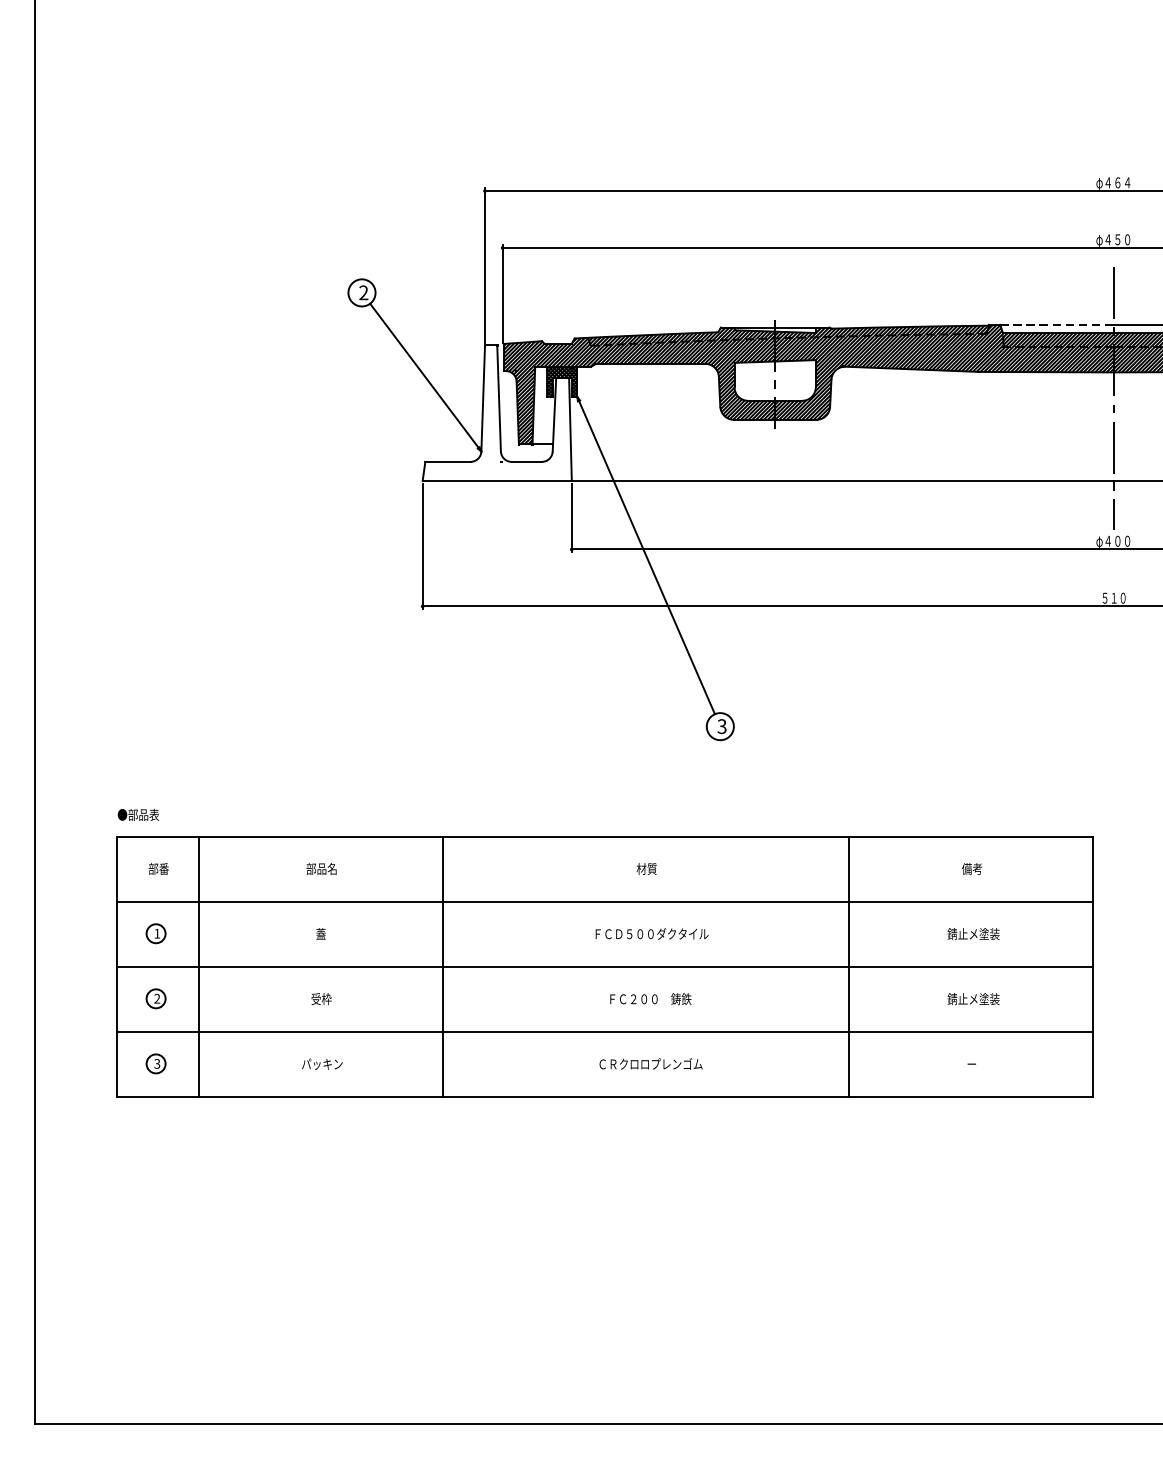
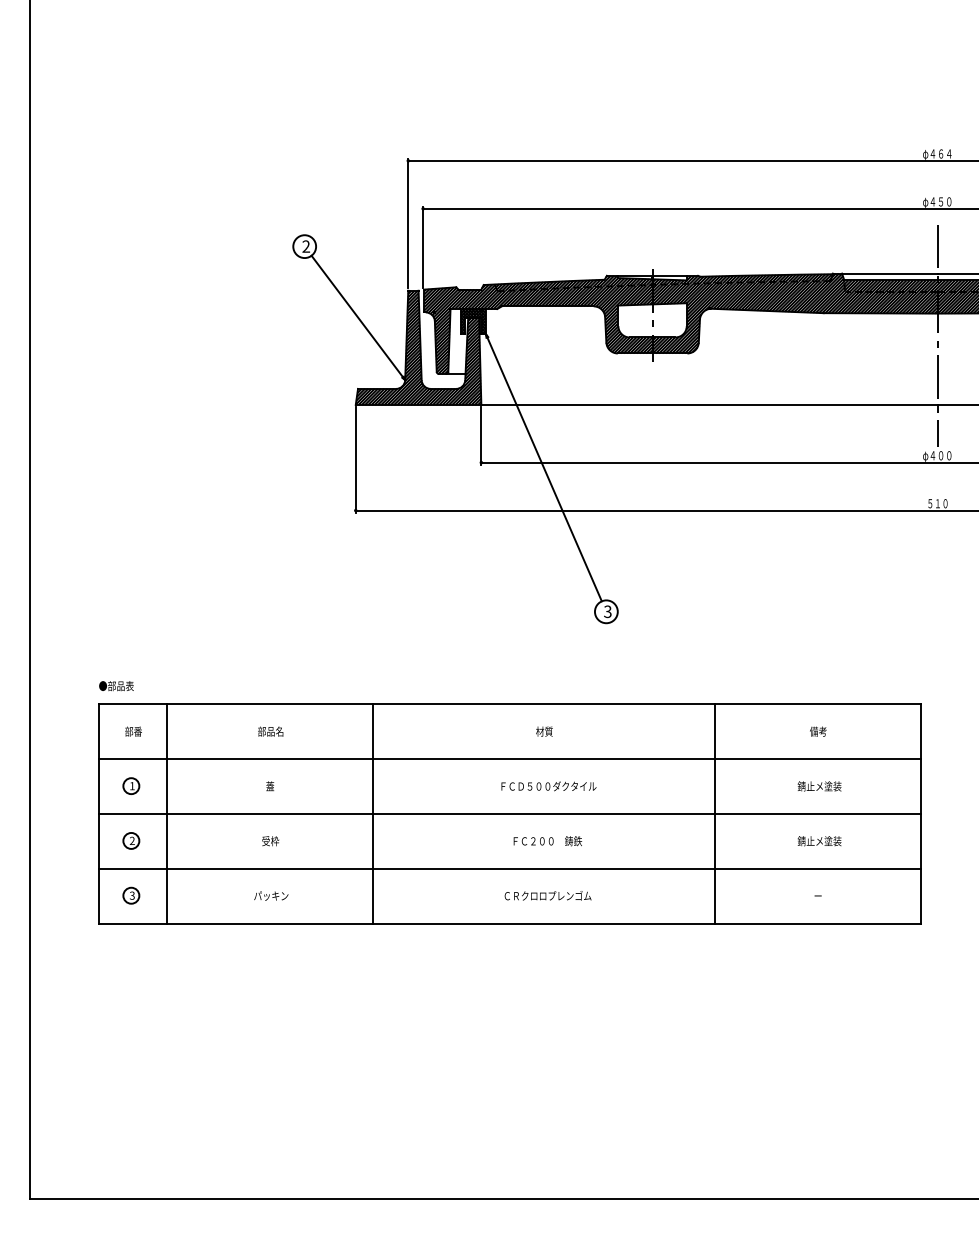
line: (1057, 324) -> (890, 273), dashed -> solid
hatch: (497, 412) -> (418, 347), added

